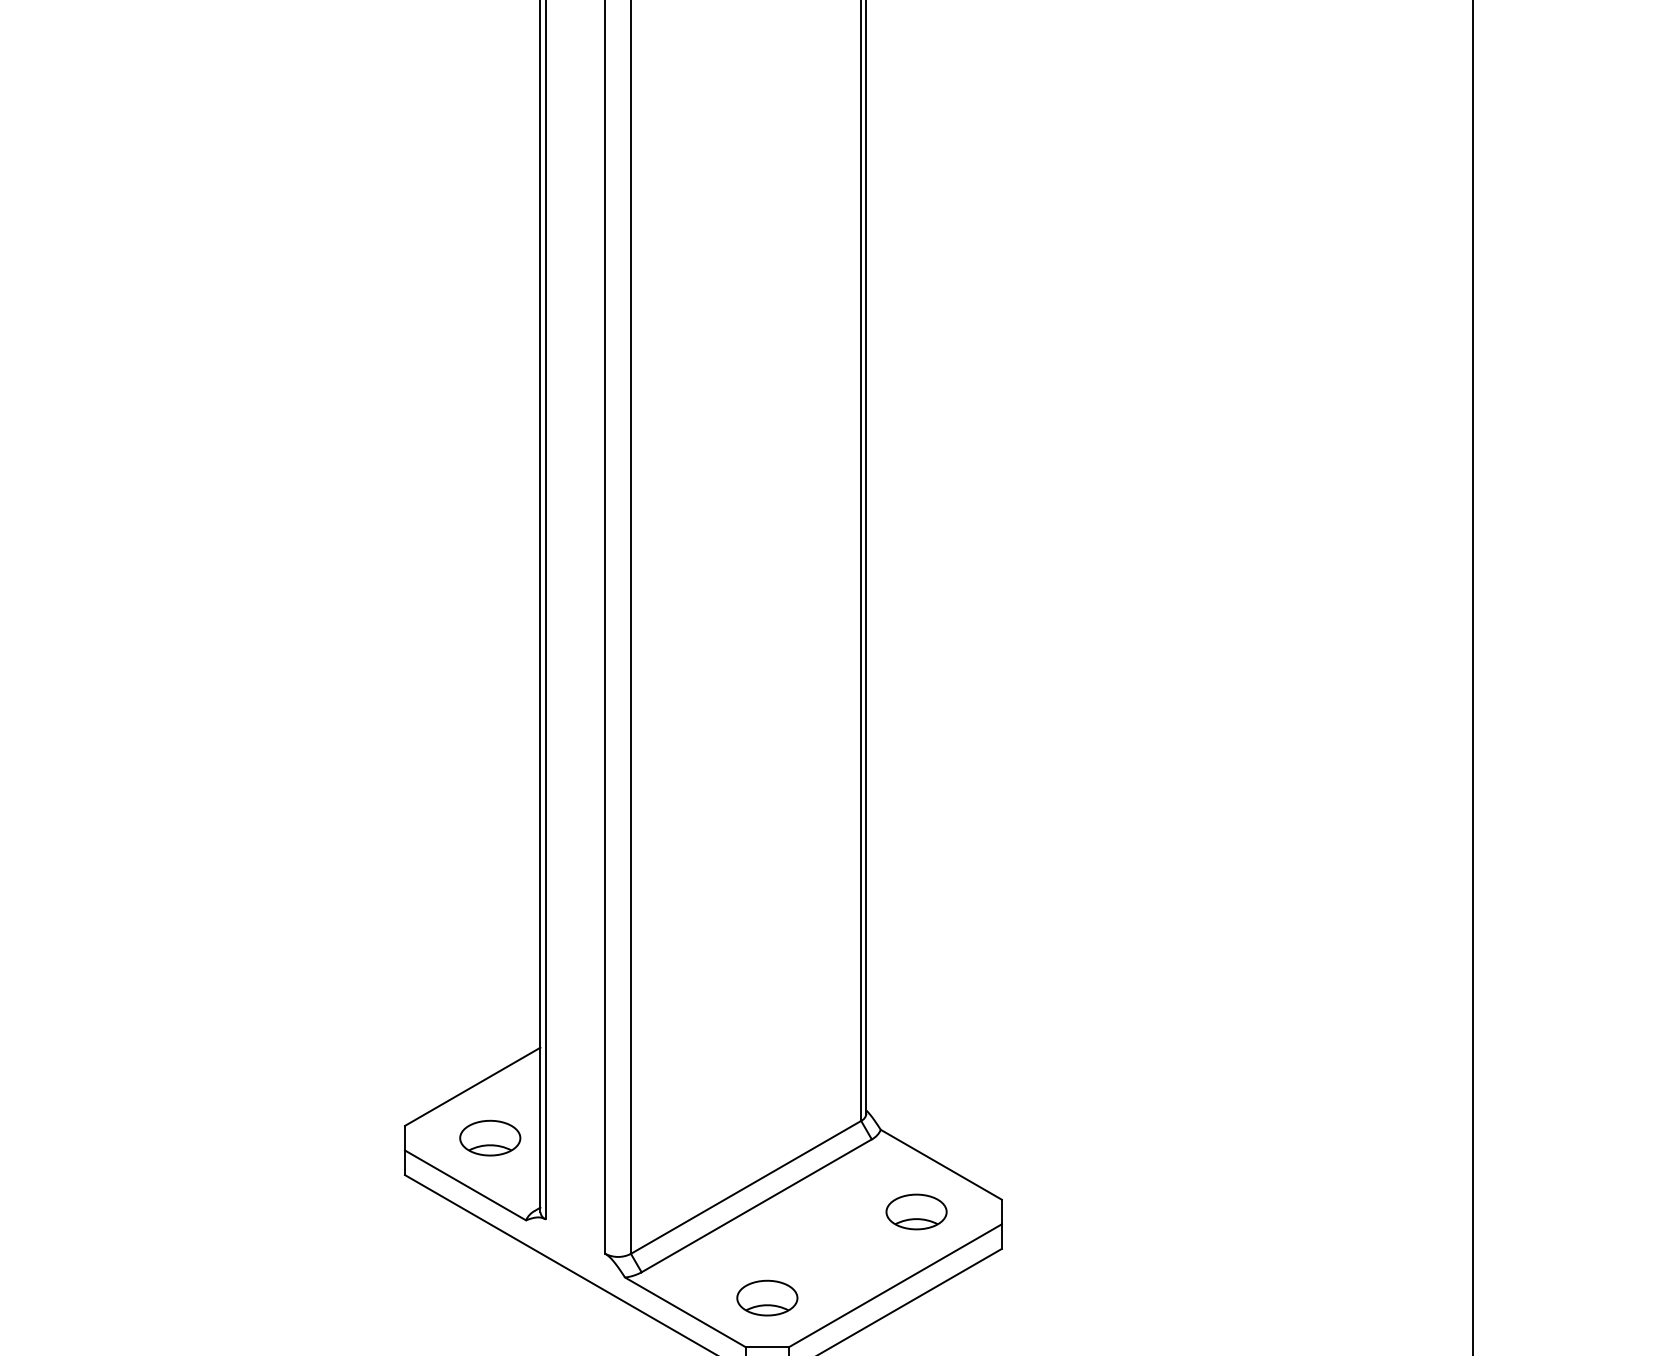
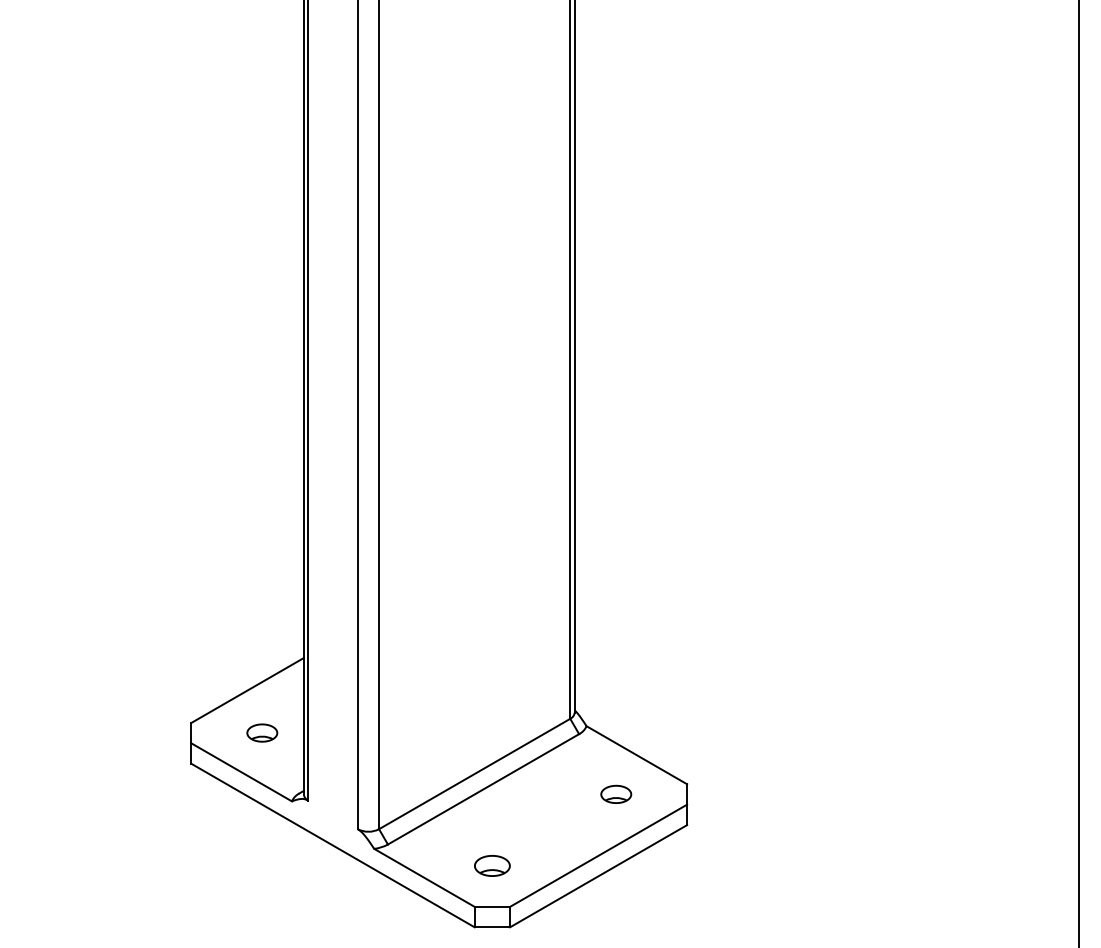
part: (490, 1137) -> (262, 732), size x0.6
part: (916, 1211) -> (616, 794), size x0.6
part: (767, 1297) -> (492, 865), size x0.7

